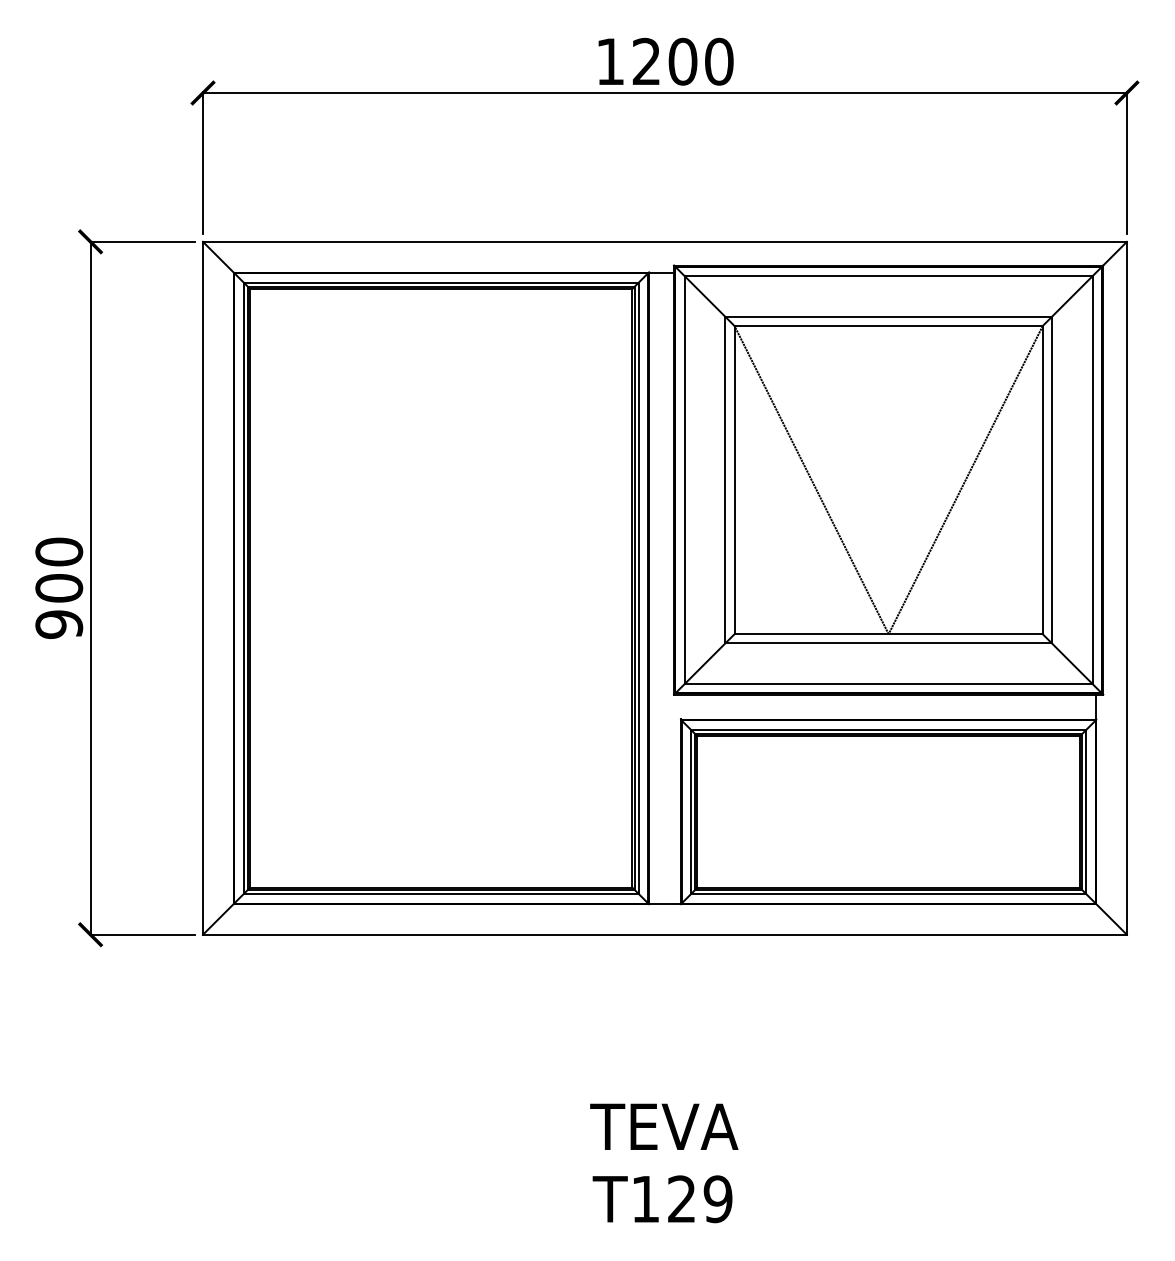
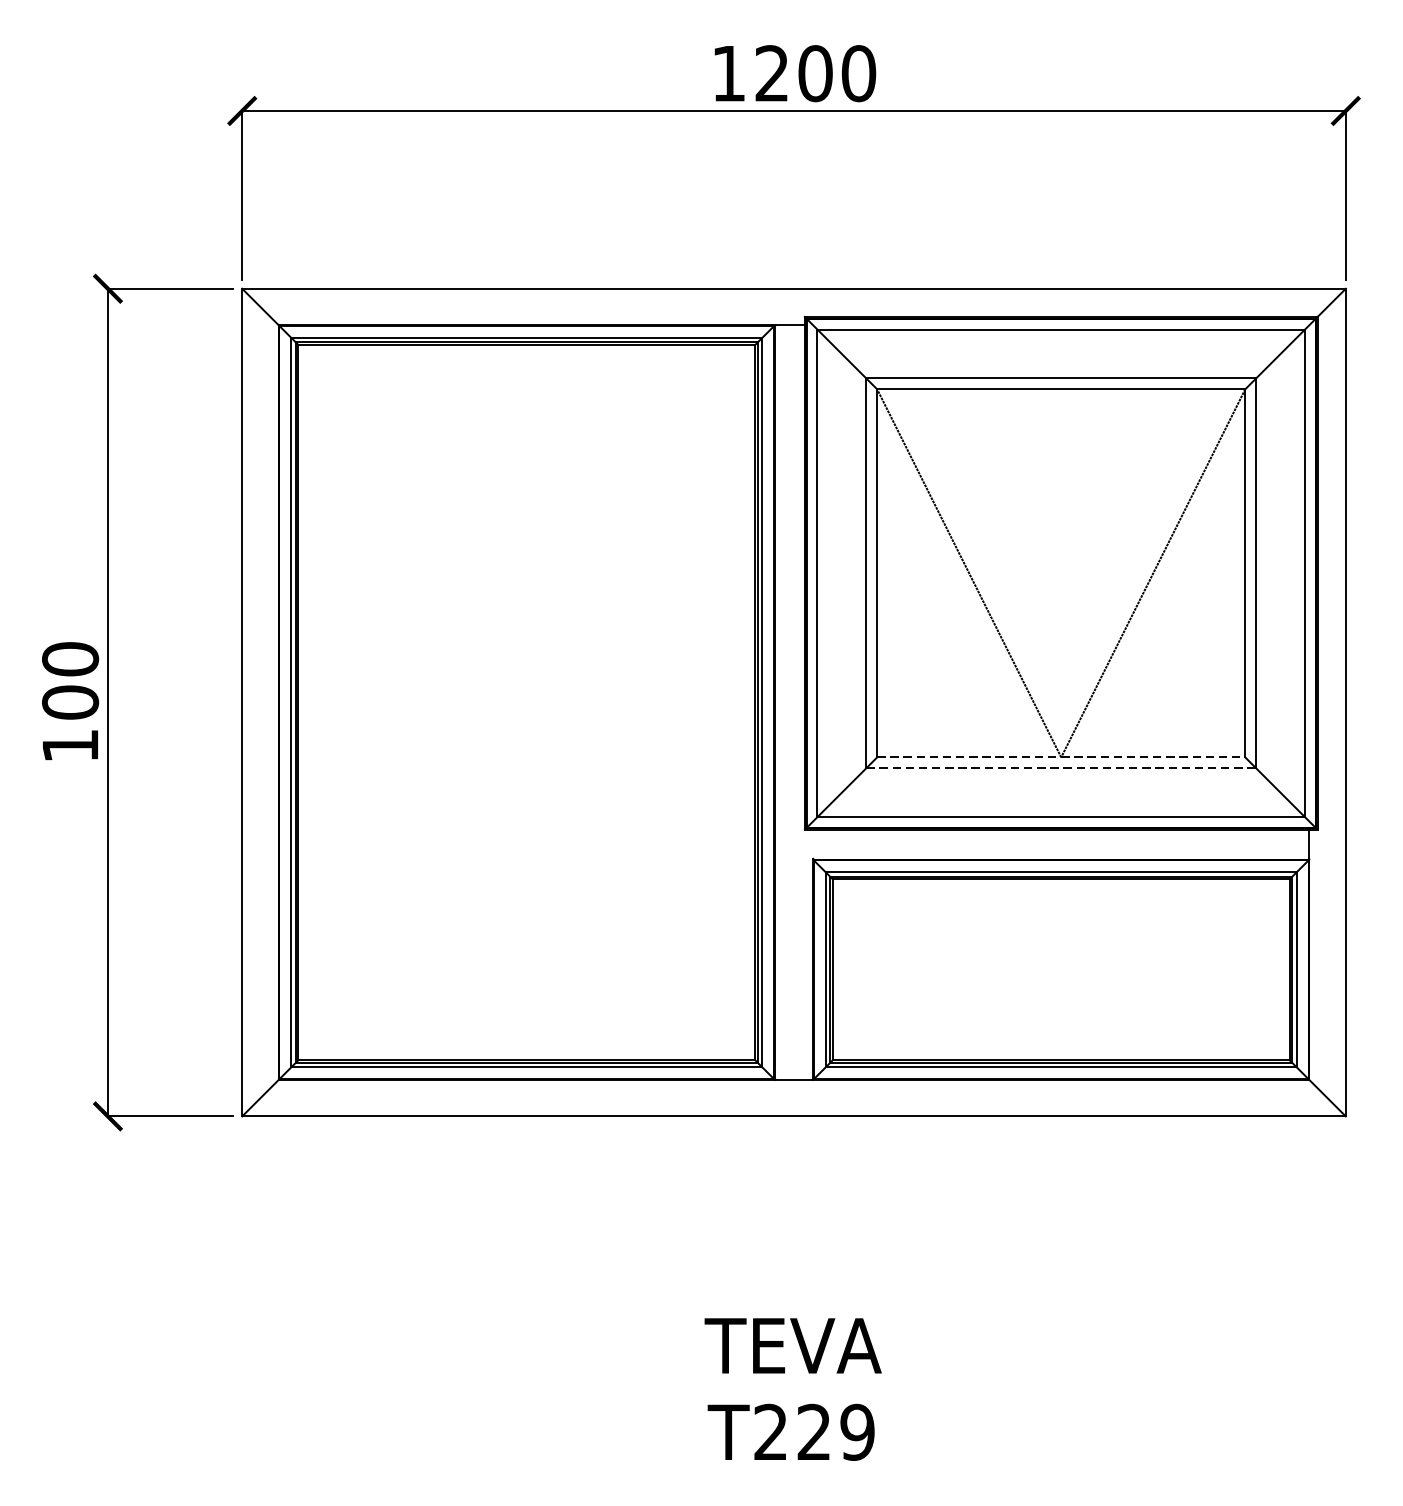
text: (59, 624) -> (70, 745), 900 -> 100
line: (889, 634) -> (1062, 757), solid -> dashed
line: (889, 643) -> (1062, 768), solid -> dashed
text: (644, 1198) -> (769, 1431), T129 -> T229

